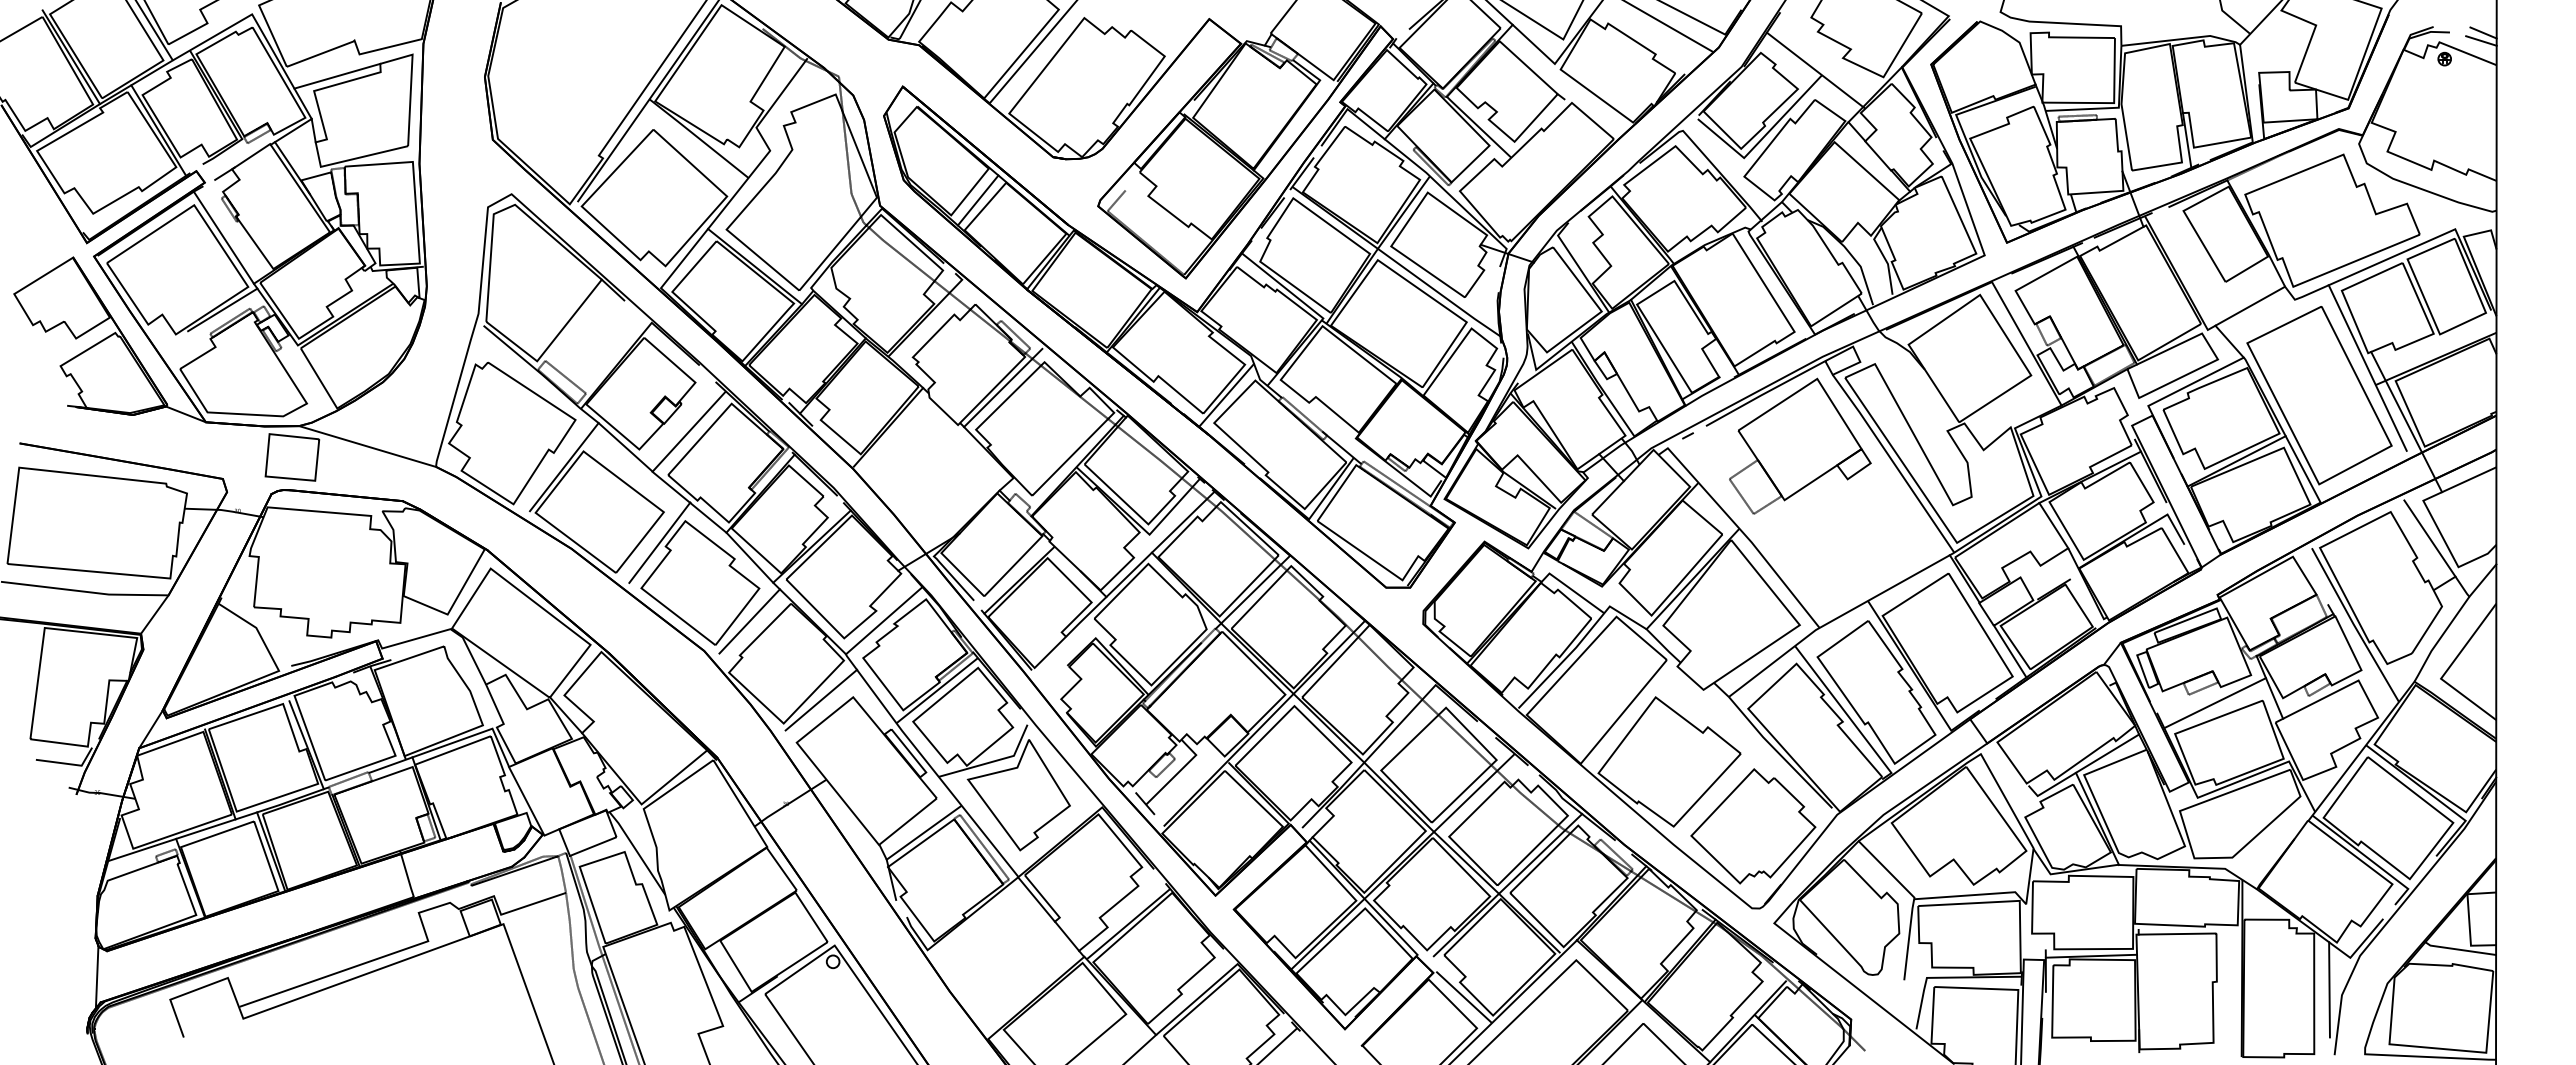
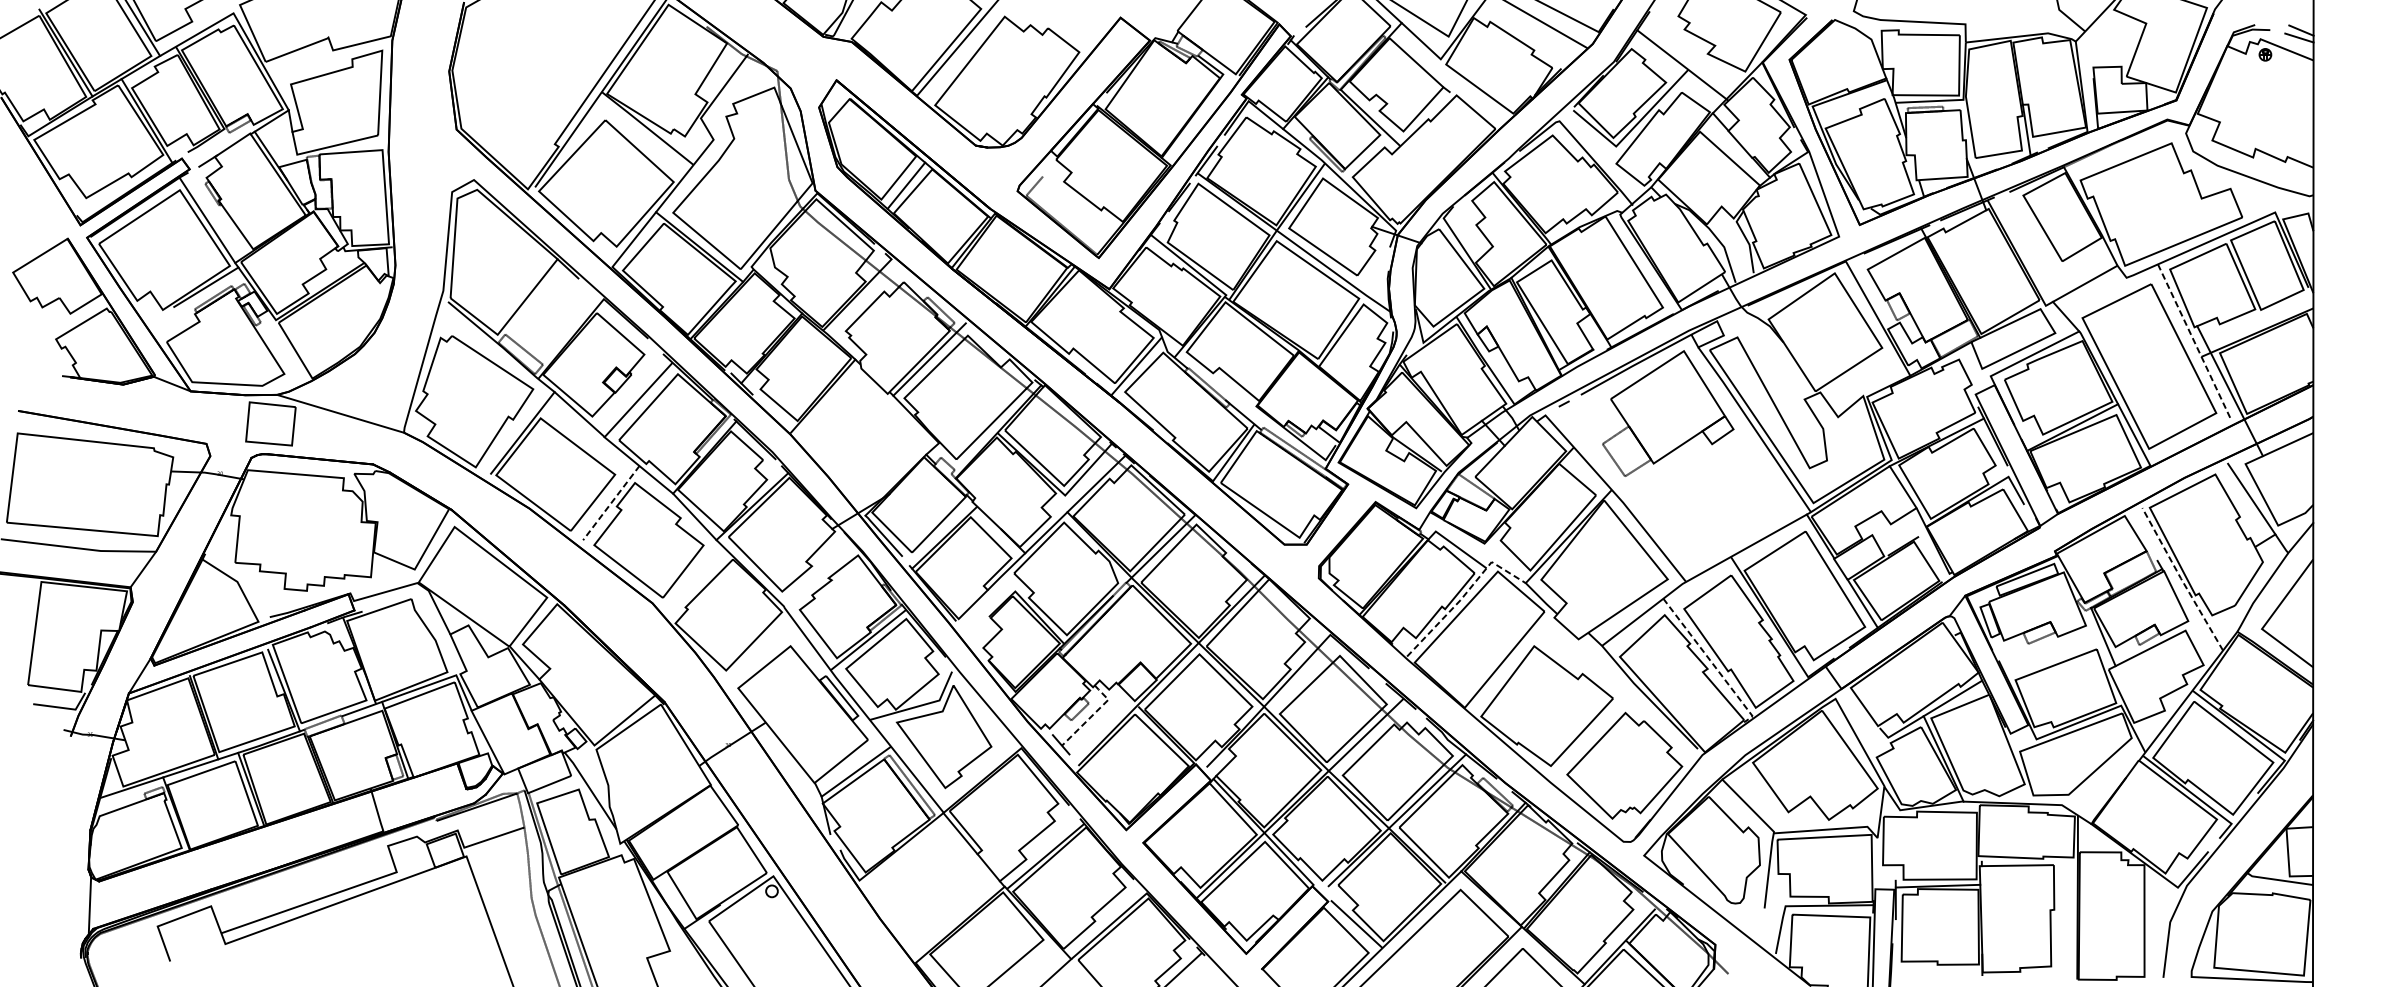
line: (337, 75) -> (312, 69), removed
line: (2367, 368) -> (2193, 341), solid -> dashed
line: (659, 543) -> (611, 503), solid -> dashed
line: (884, 620) -> (819, 575), removed
line: (749, 621) -> (694, 575), removed
line: (2354, 625) -> (2181, 579), solid -> dashed
line: (1580, 642) -> (1464, 595), solid -> dashed
line: (821, 699) -> (761, 648), removed
line: (2214, 703) -> (2052, 651), removed
line: (1847, 715) -> (1711, 663), solid -> dashed
line: (1179, 771) -> (1092, 714), solid -> dashed
line: (2329, 989) -> (2158, 917), removed

